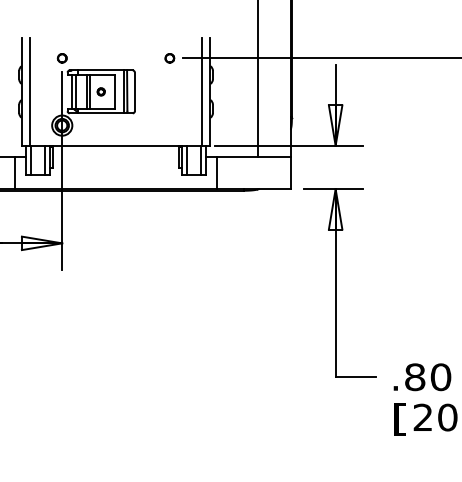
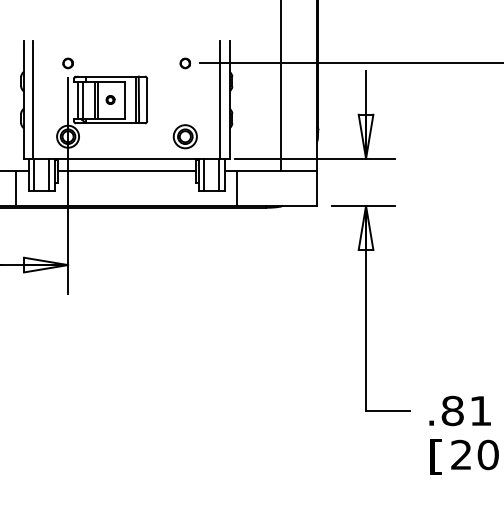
part: (169, 125) -> (184, 136), added
line: (115, 157) -> (126, 171), added
text: (440, 377) -> (480, 411), .80 -> .81

